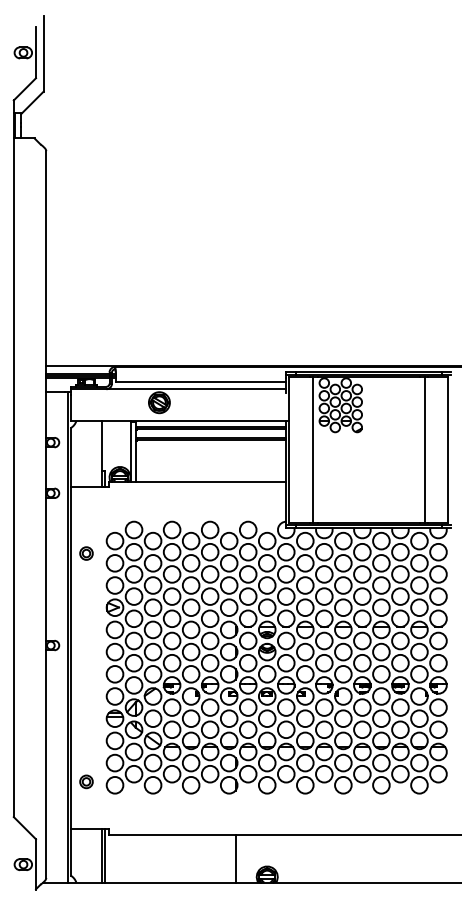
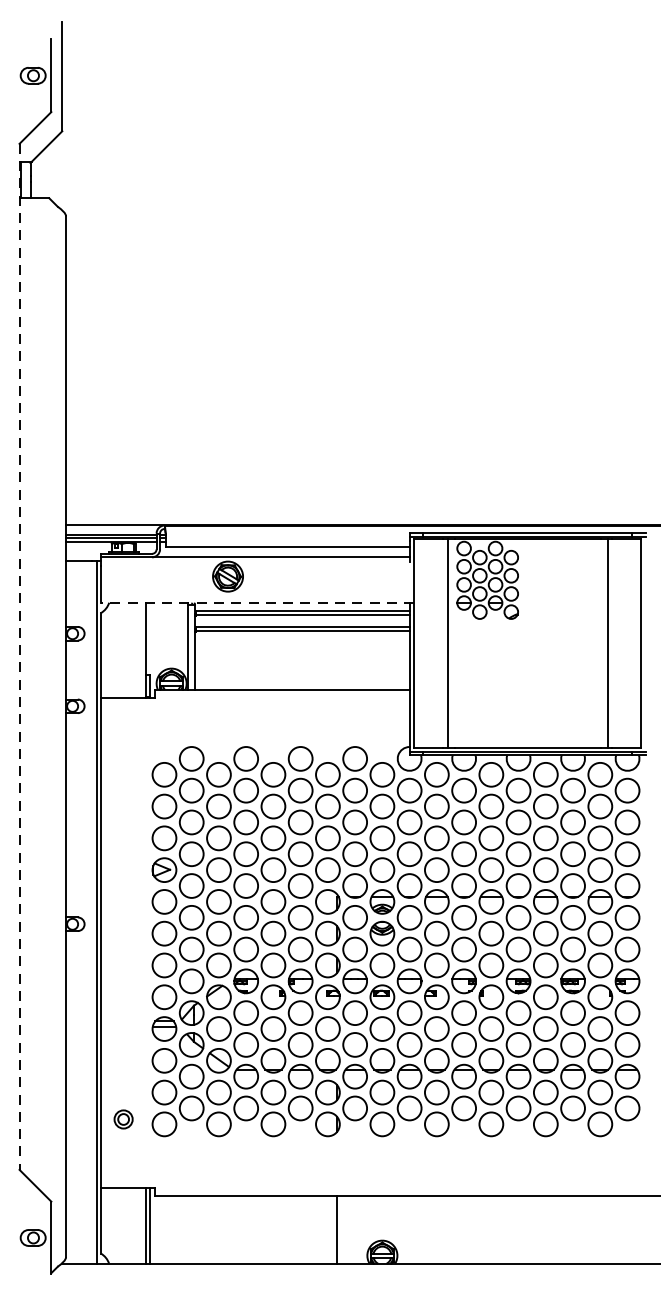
line: (179, 420) -> (256, 602), solid -> dashed
line: (13, 459) -> (19, 657), solid -> dashed
part: (86, 553) -> (123, 792), removed

